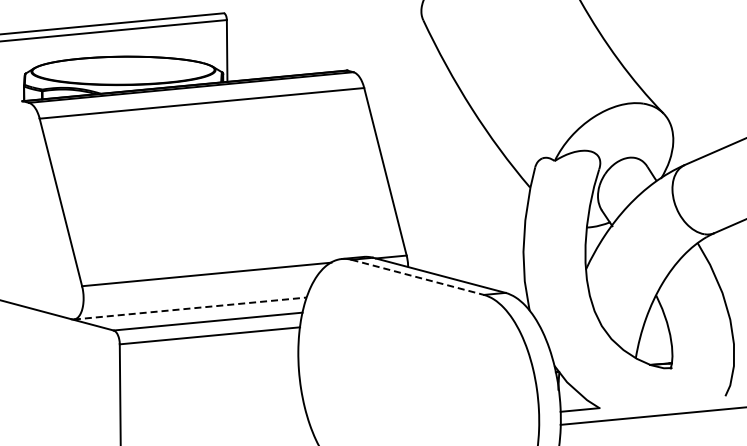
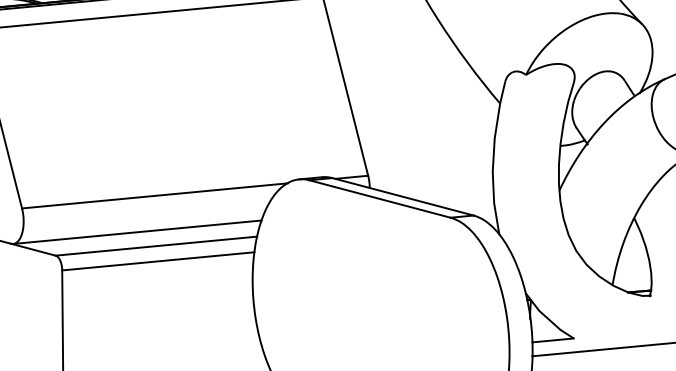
line: (417, 277) -> (379, 199), dashed -> solid
line: (190, 308) -> (137, 232), dashed -> solid

